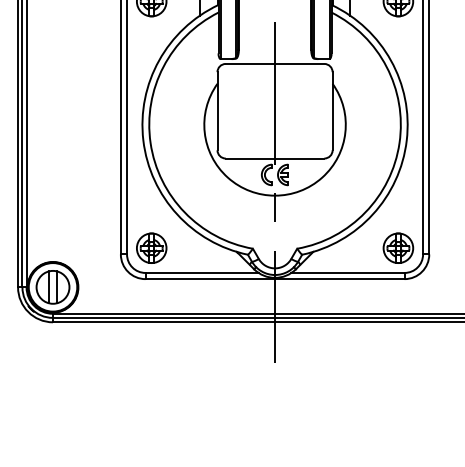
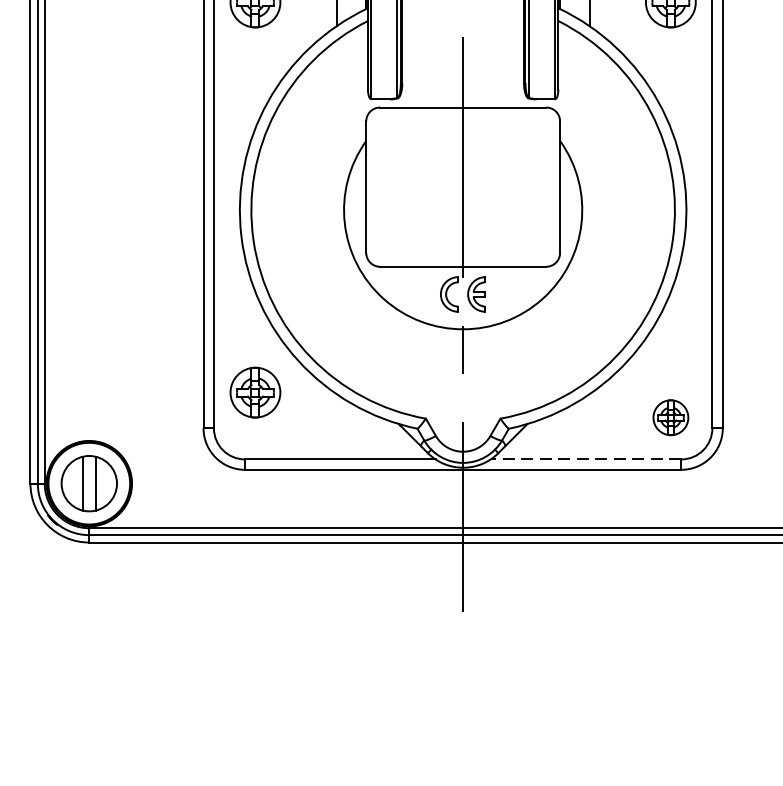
part: (151, 247) -> (255, 391), moved
part: (398, 247) -> (671, 416), size x0.7
line: (348, 272) -> (586, 458), solid -> dashed

